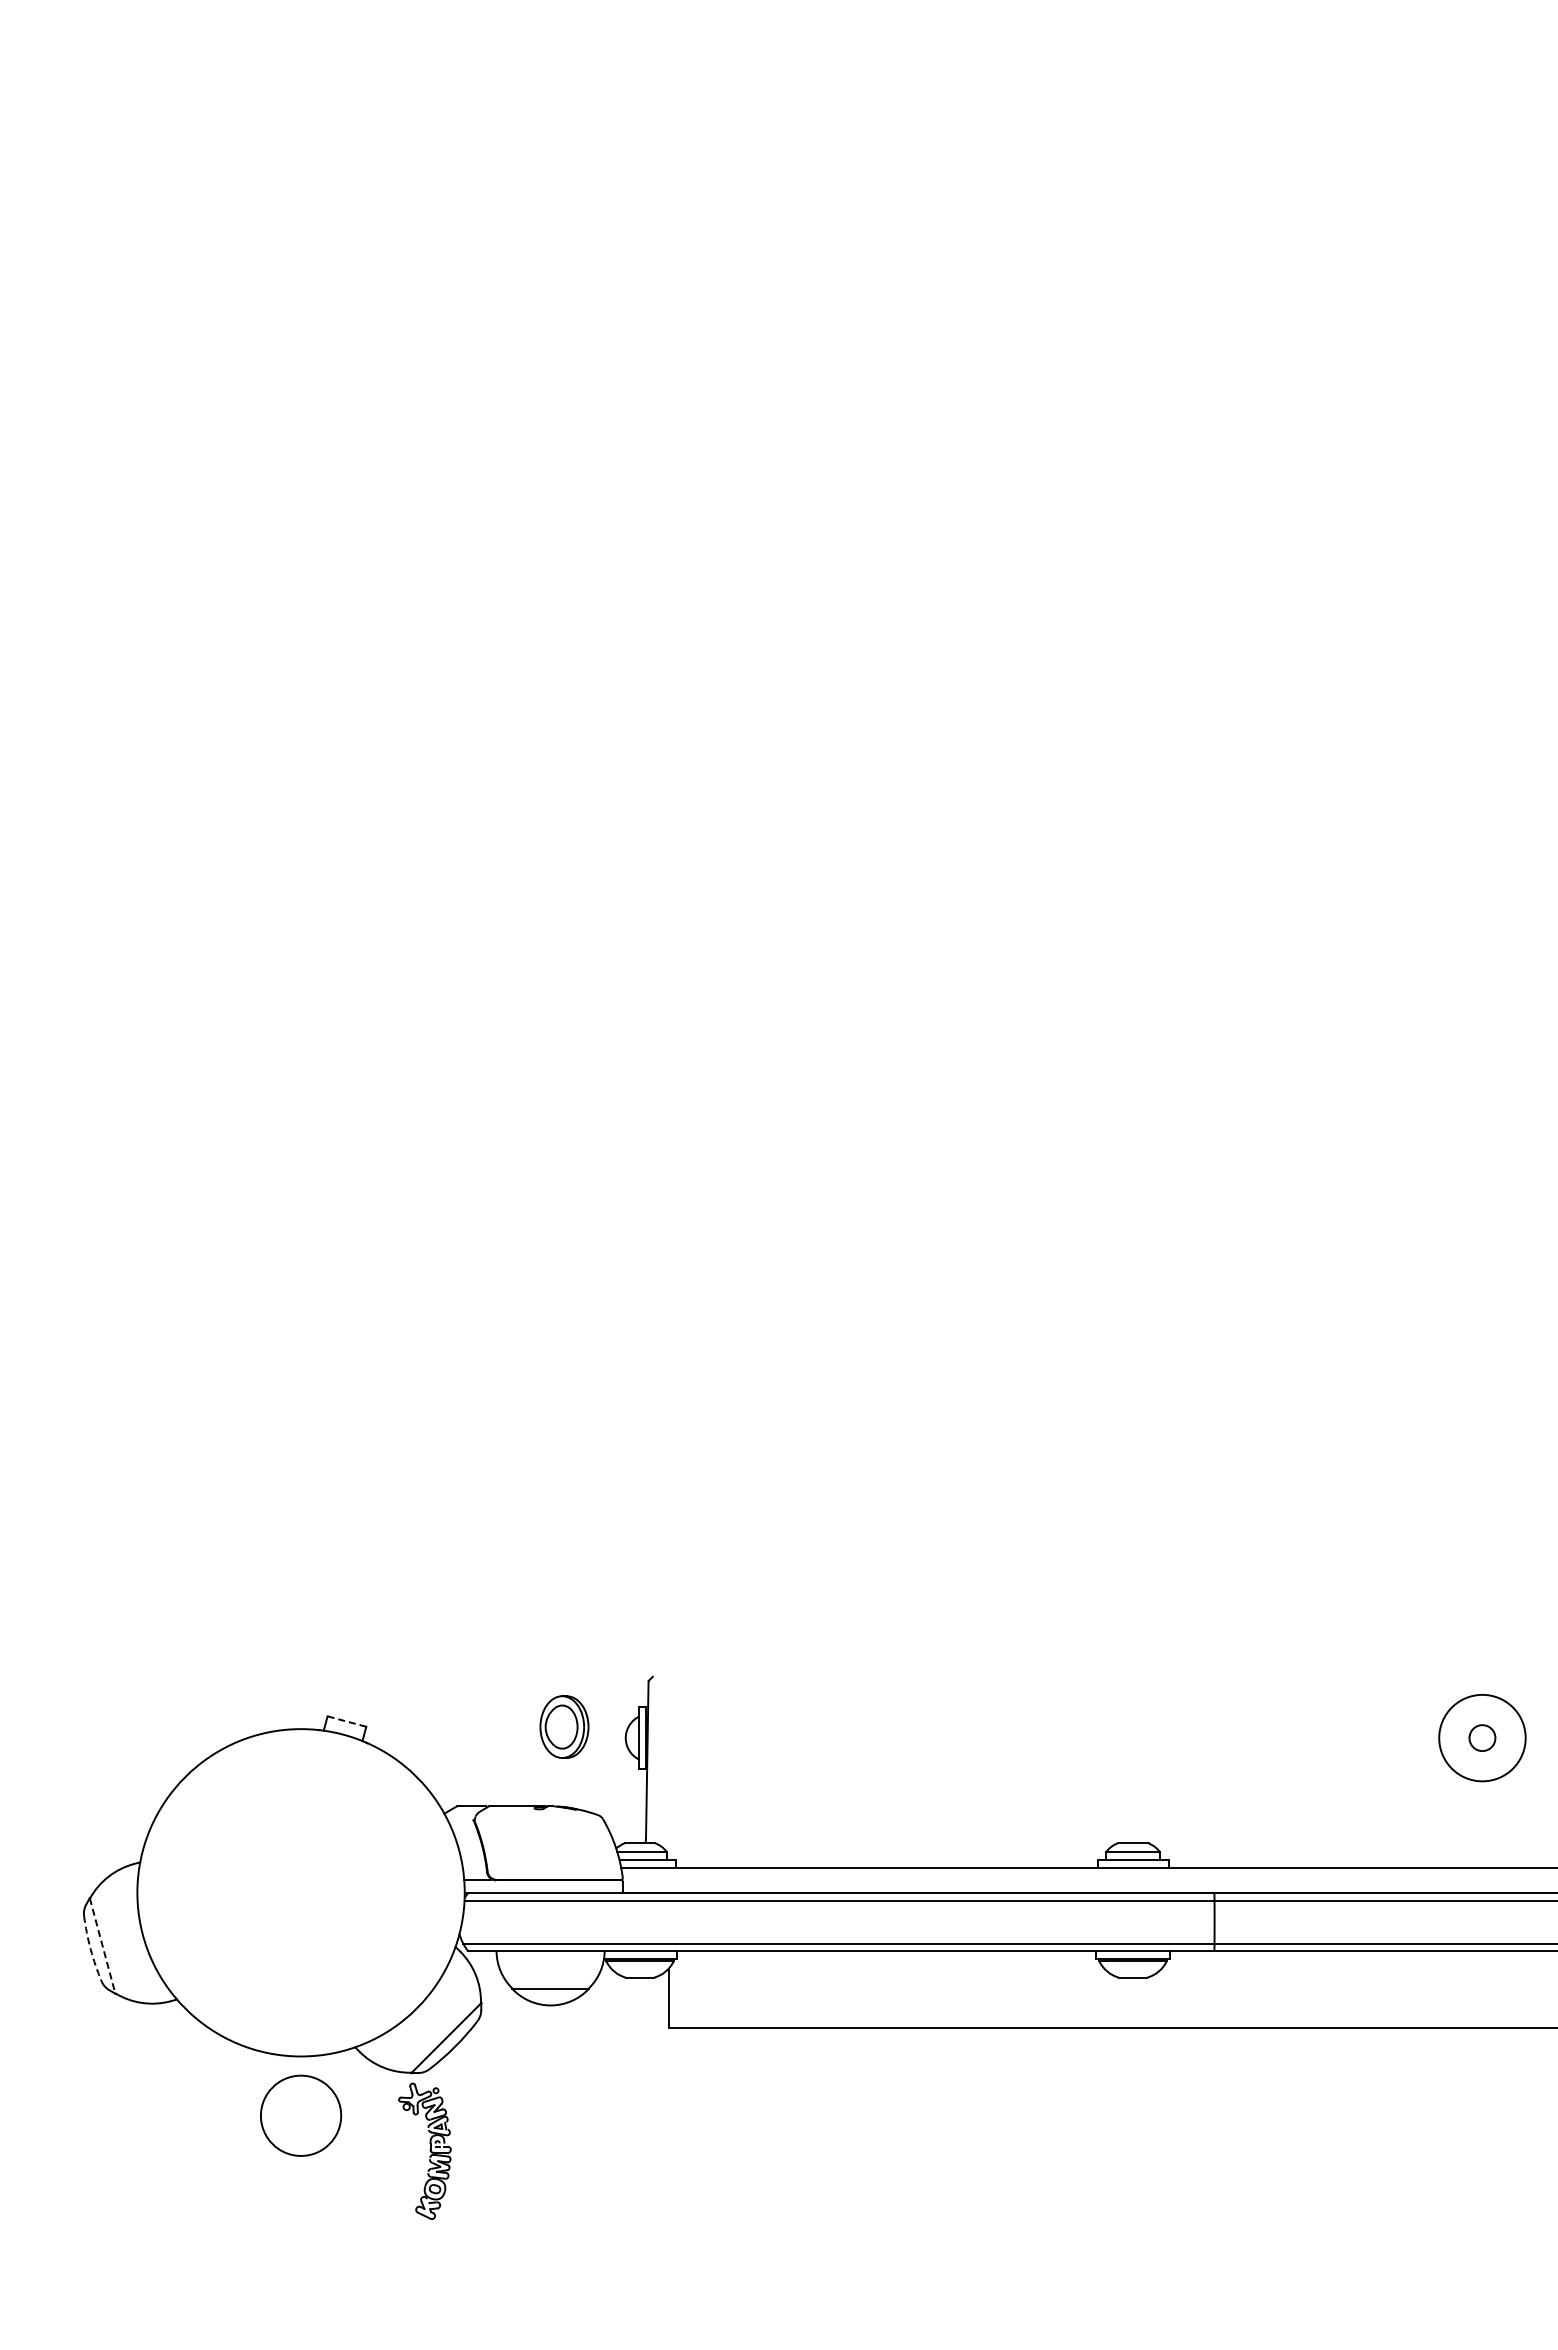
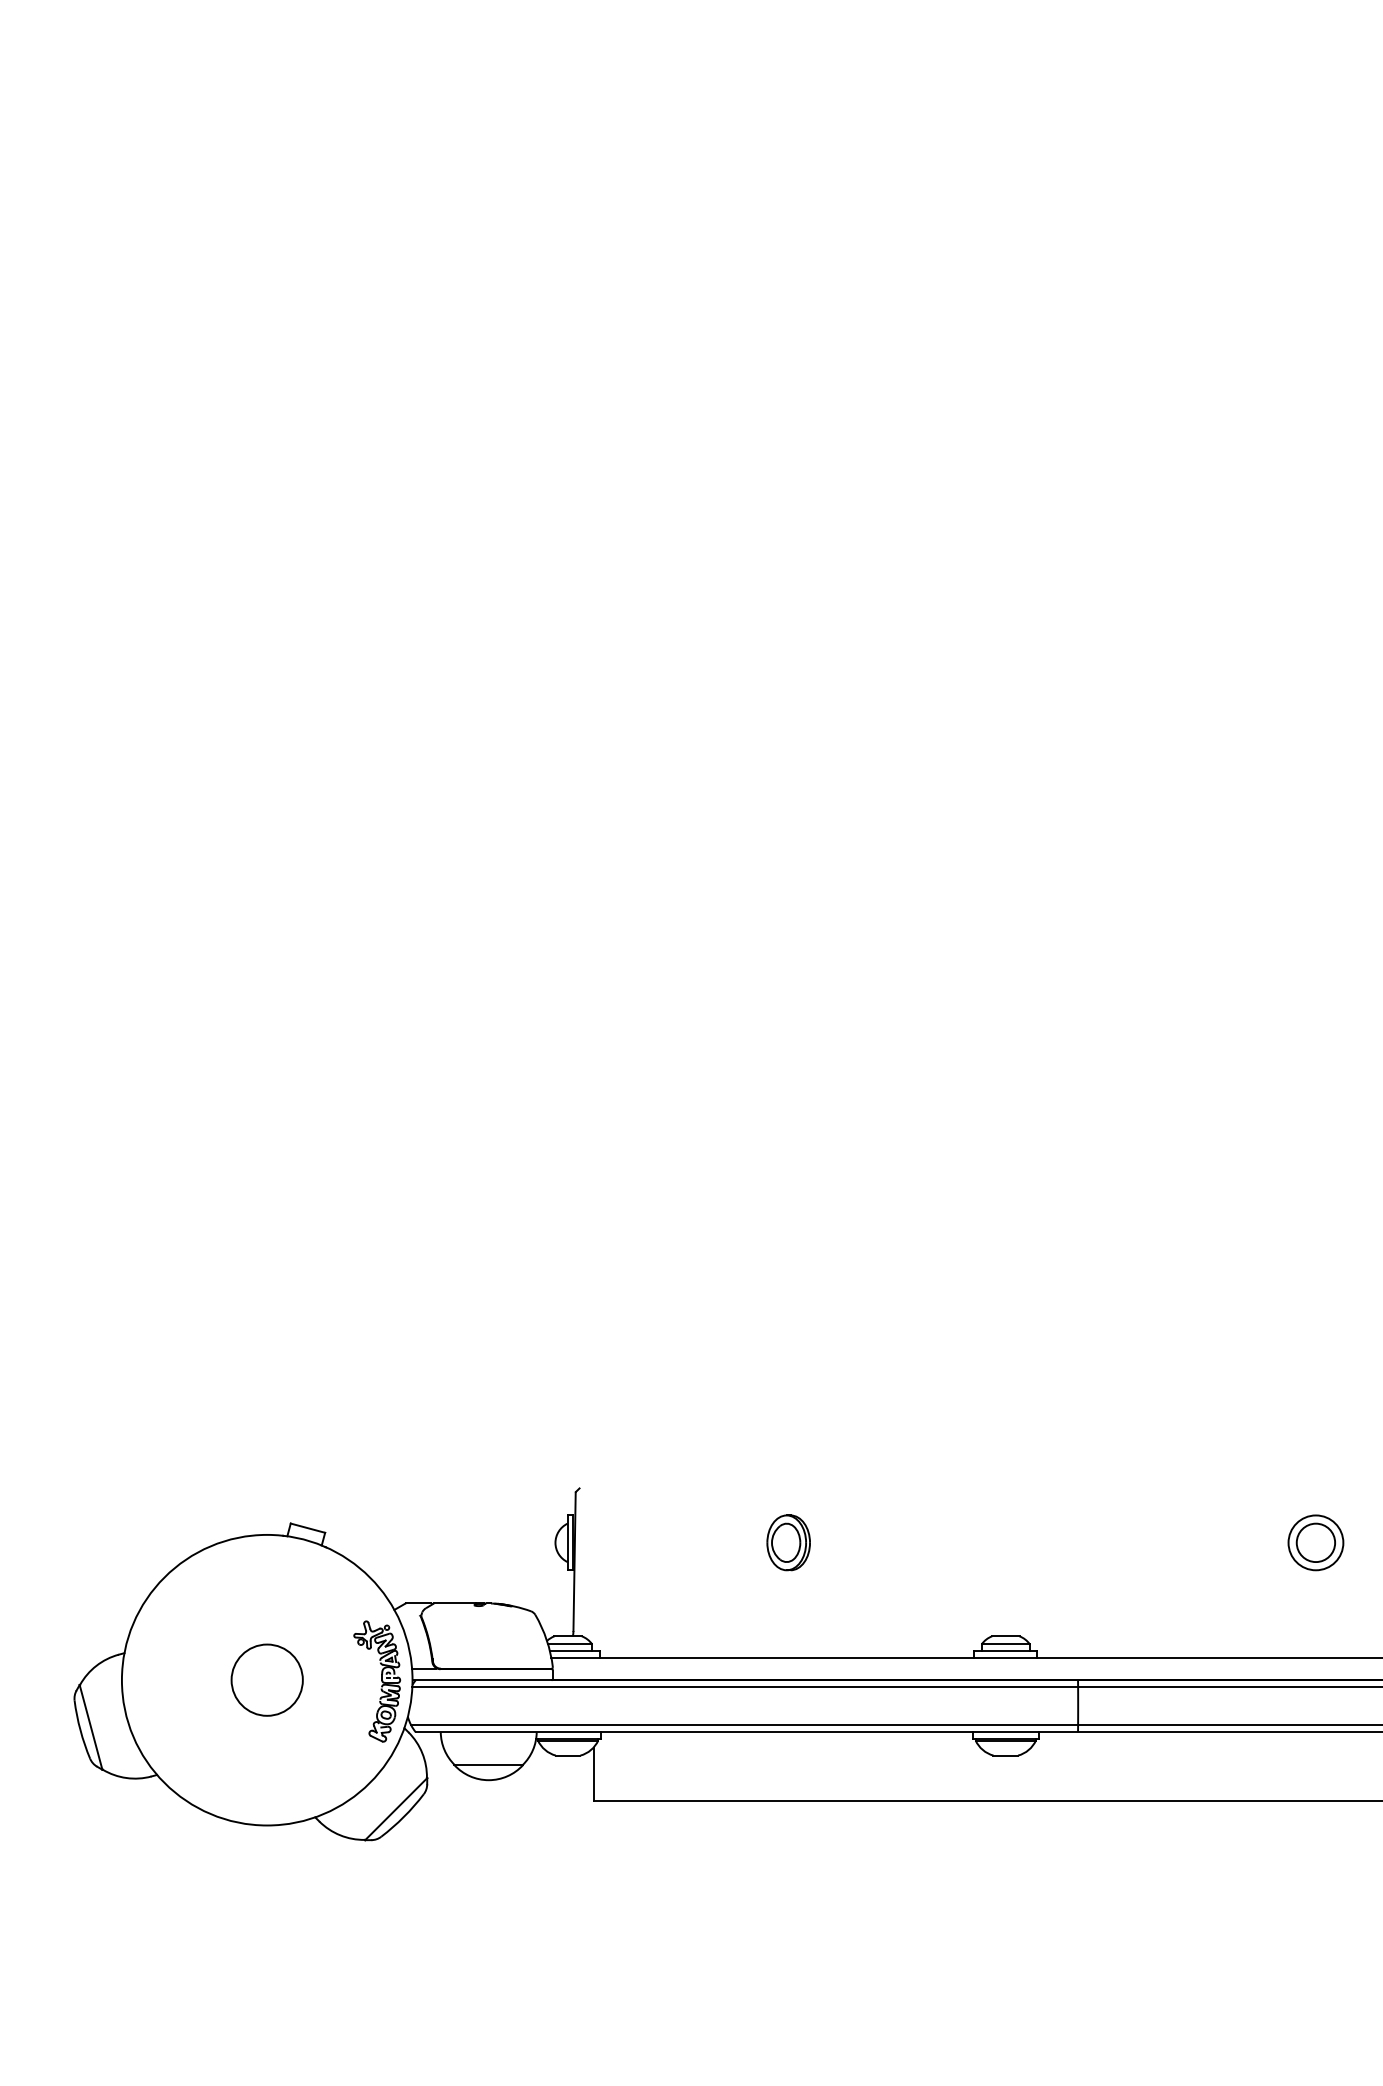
line: (346, 1721) -> (307, 1528), dashed -> solid
part: (564, 1726) -> (788, 1542), moved
circle: (1482, 1737) -> (1315, 1542), size x0.71
circle: (1482, 1737) -> (1315, 1542), size x1.67
line: (102, 1946) -> (90, 1727), dashed -> solid
arc: (90, 1949) -> (80, 1730), dashed -> solid
circle: (301, 2115) -> (267, 1679), moved
part: (424, 2150) -> (376, 1680), moved

